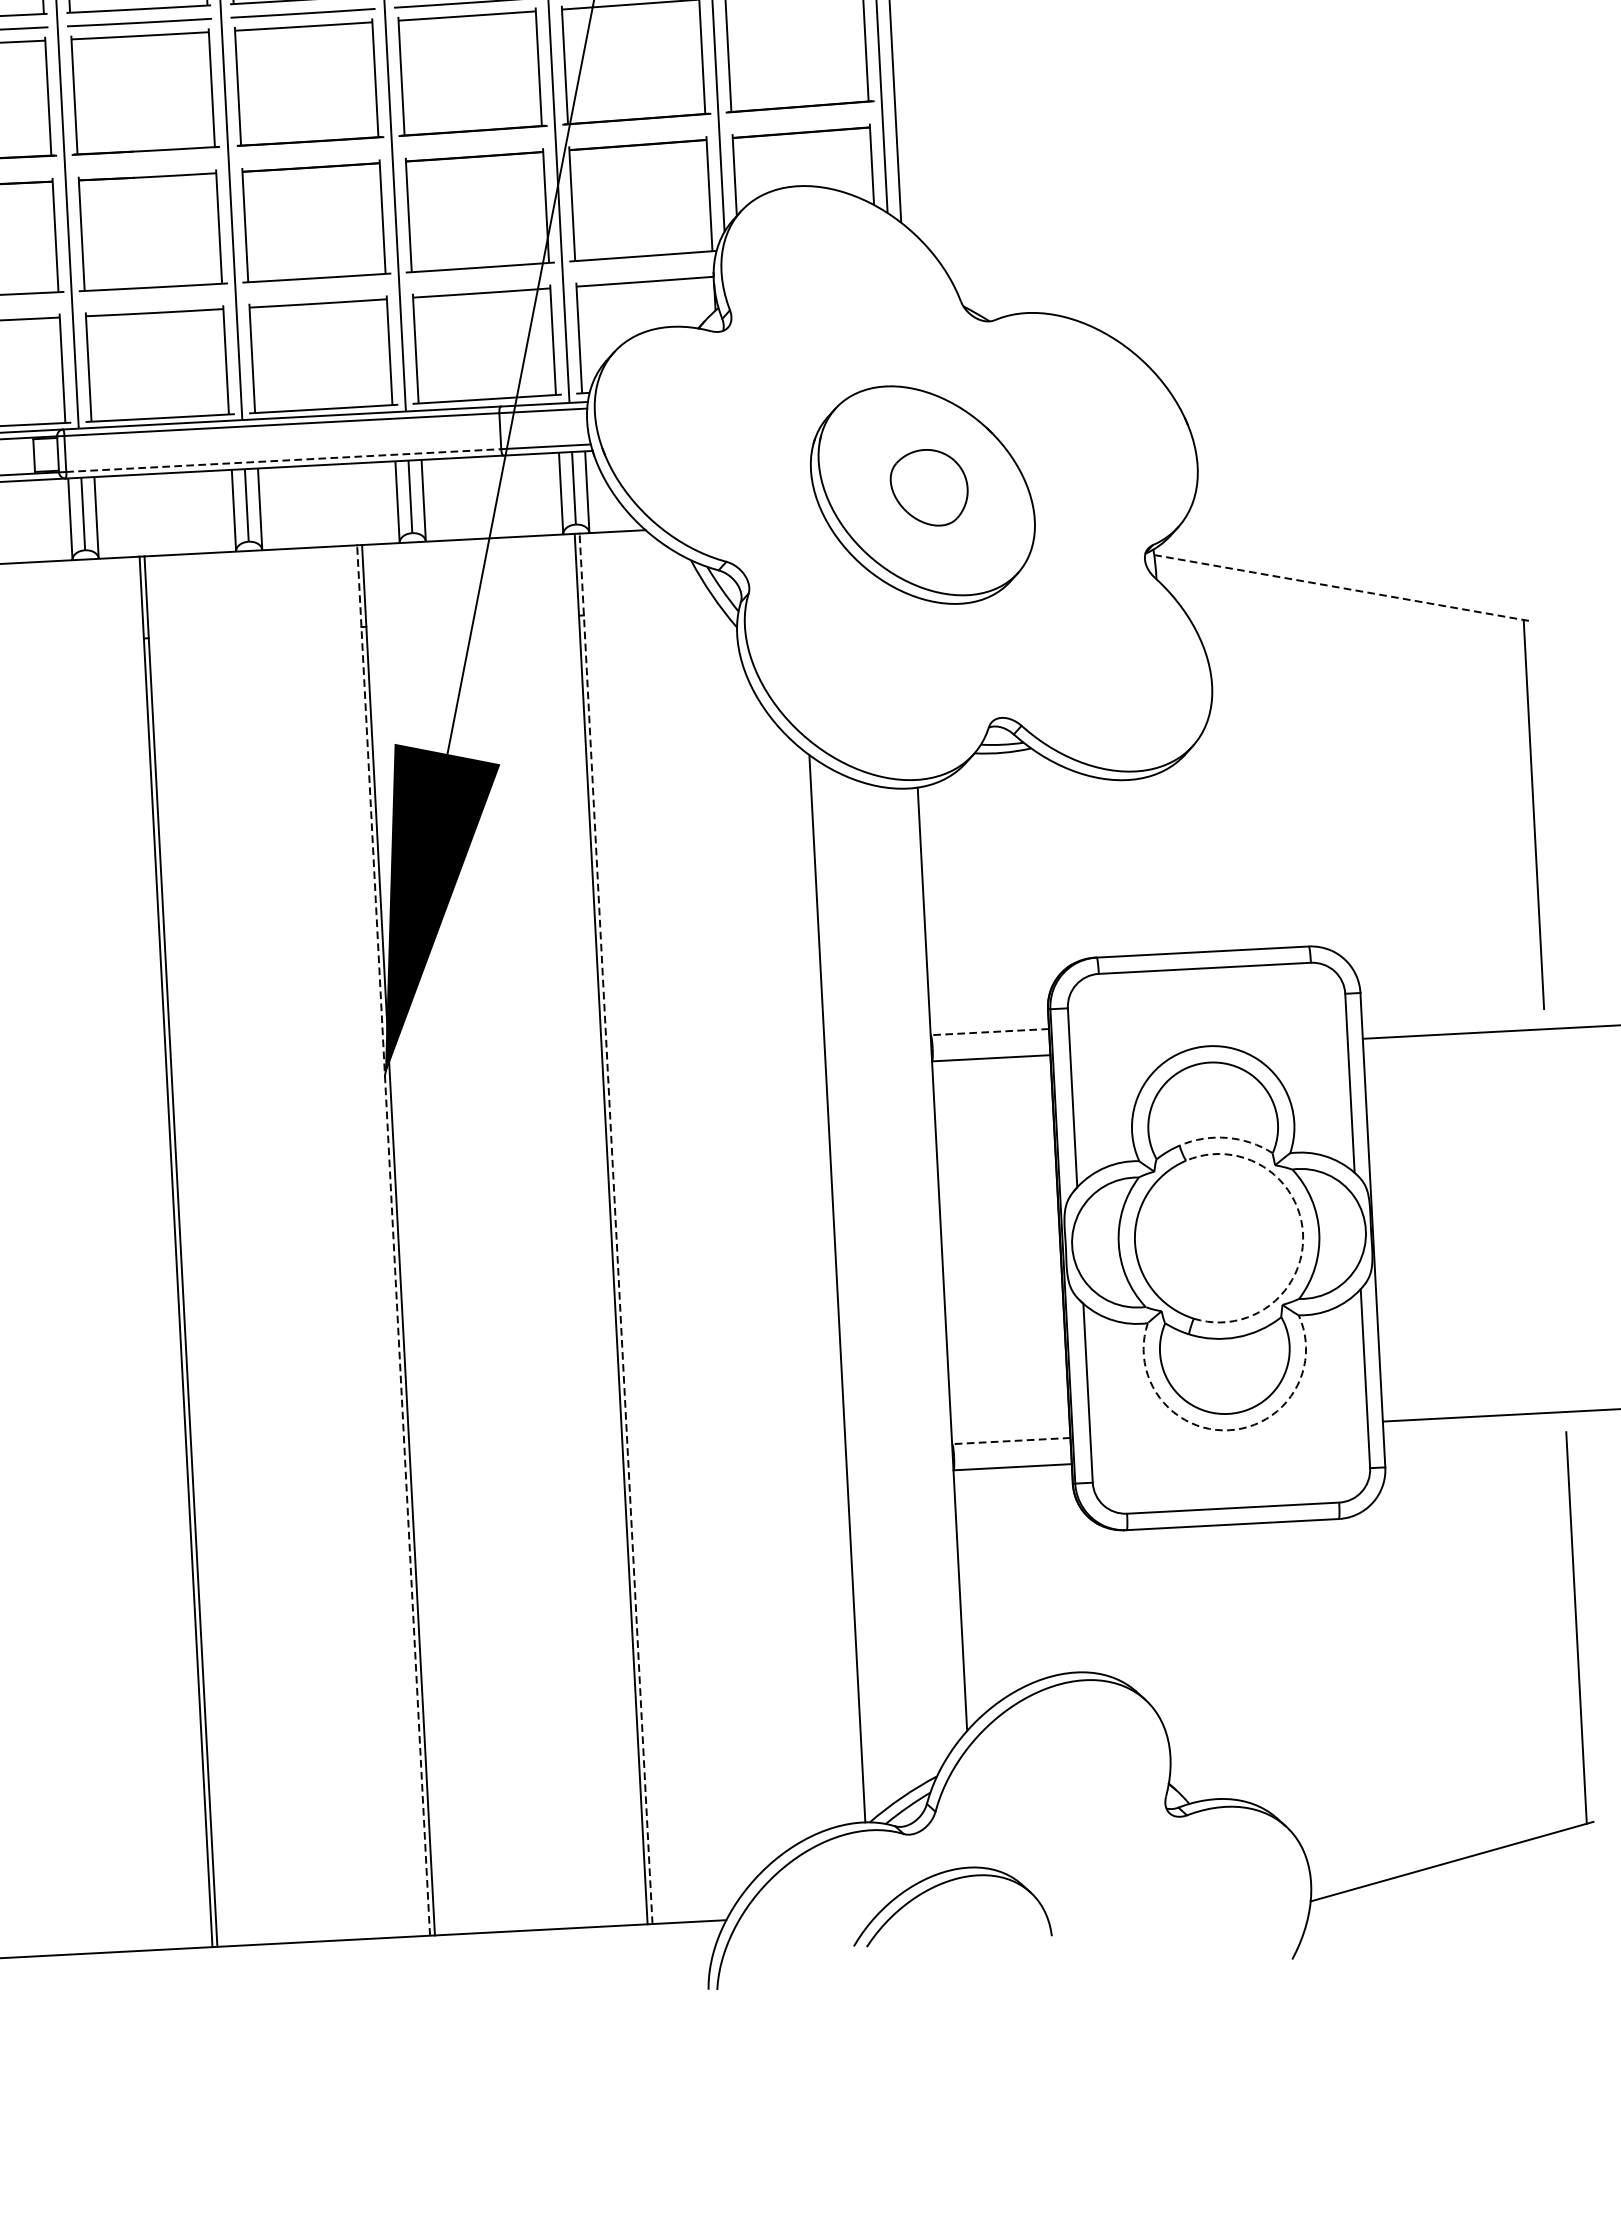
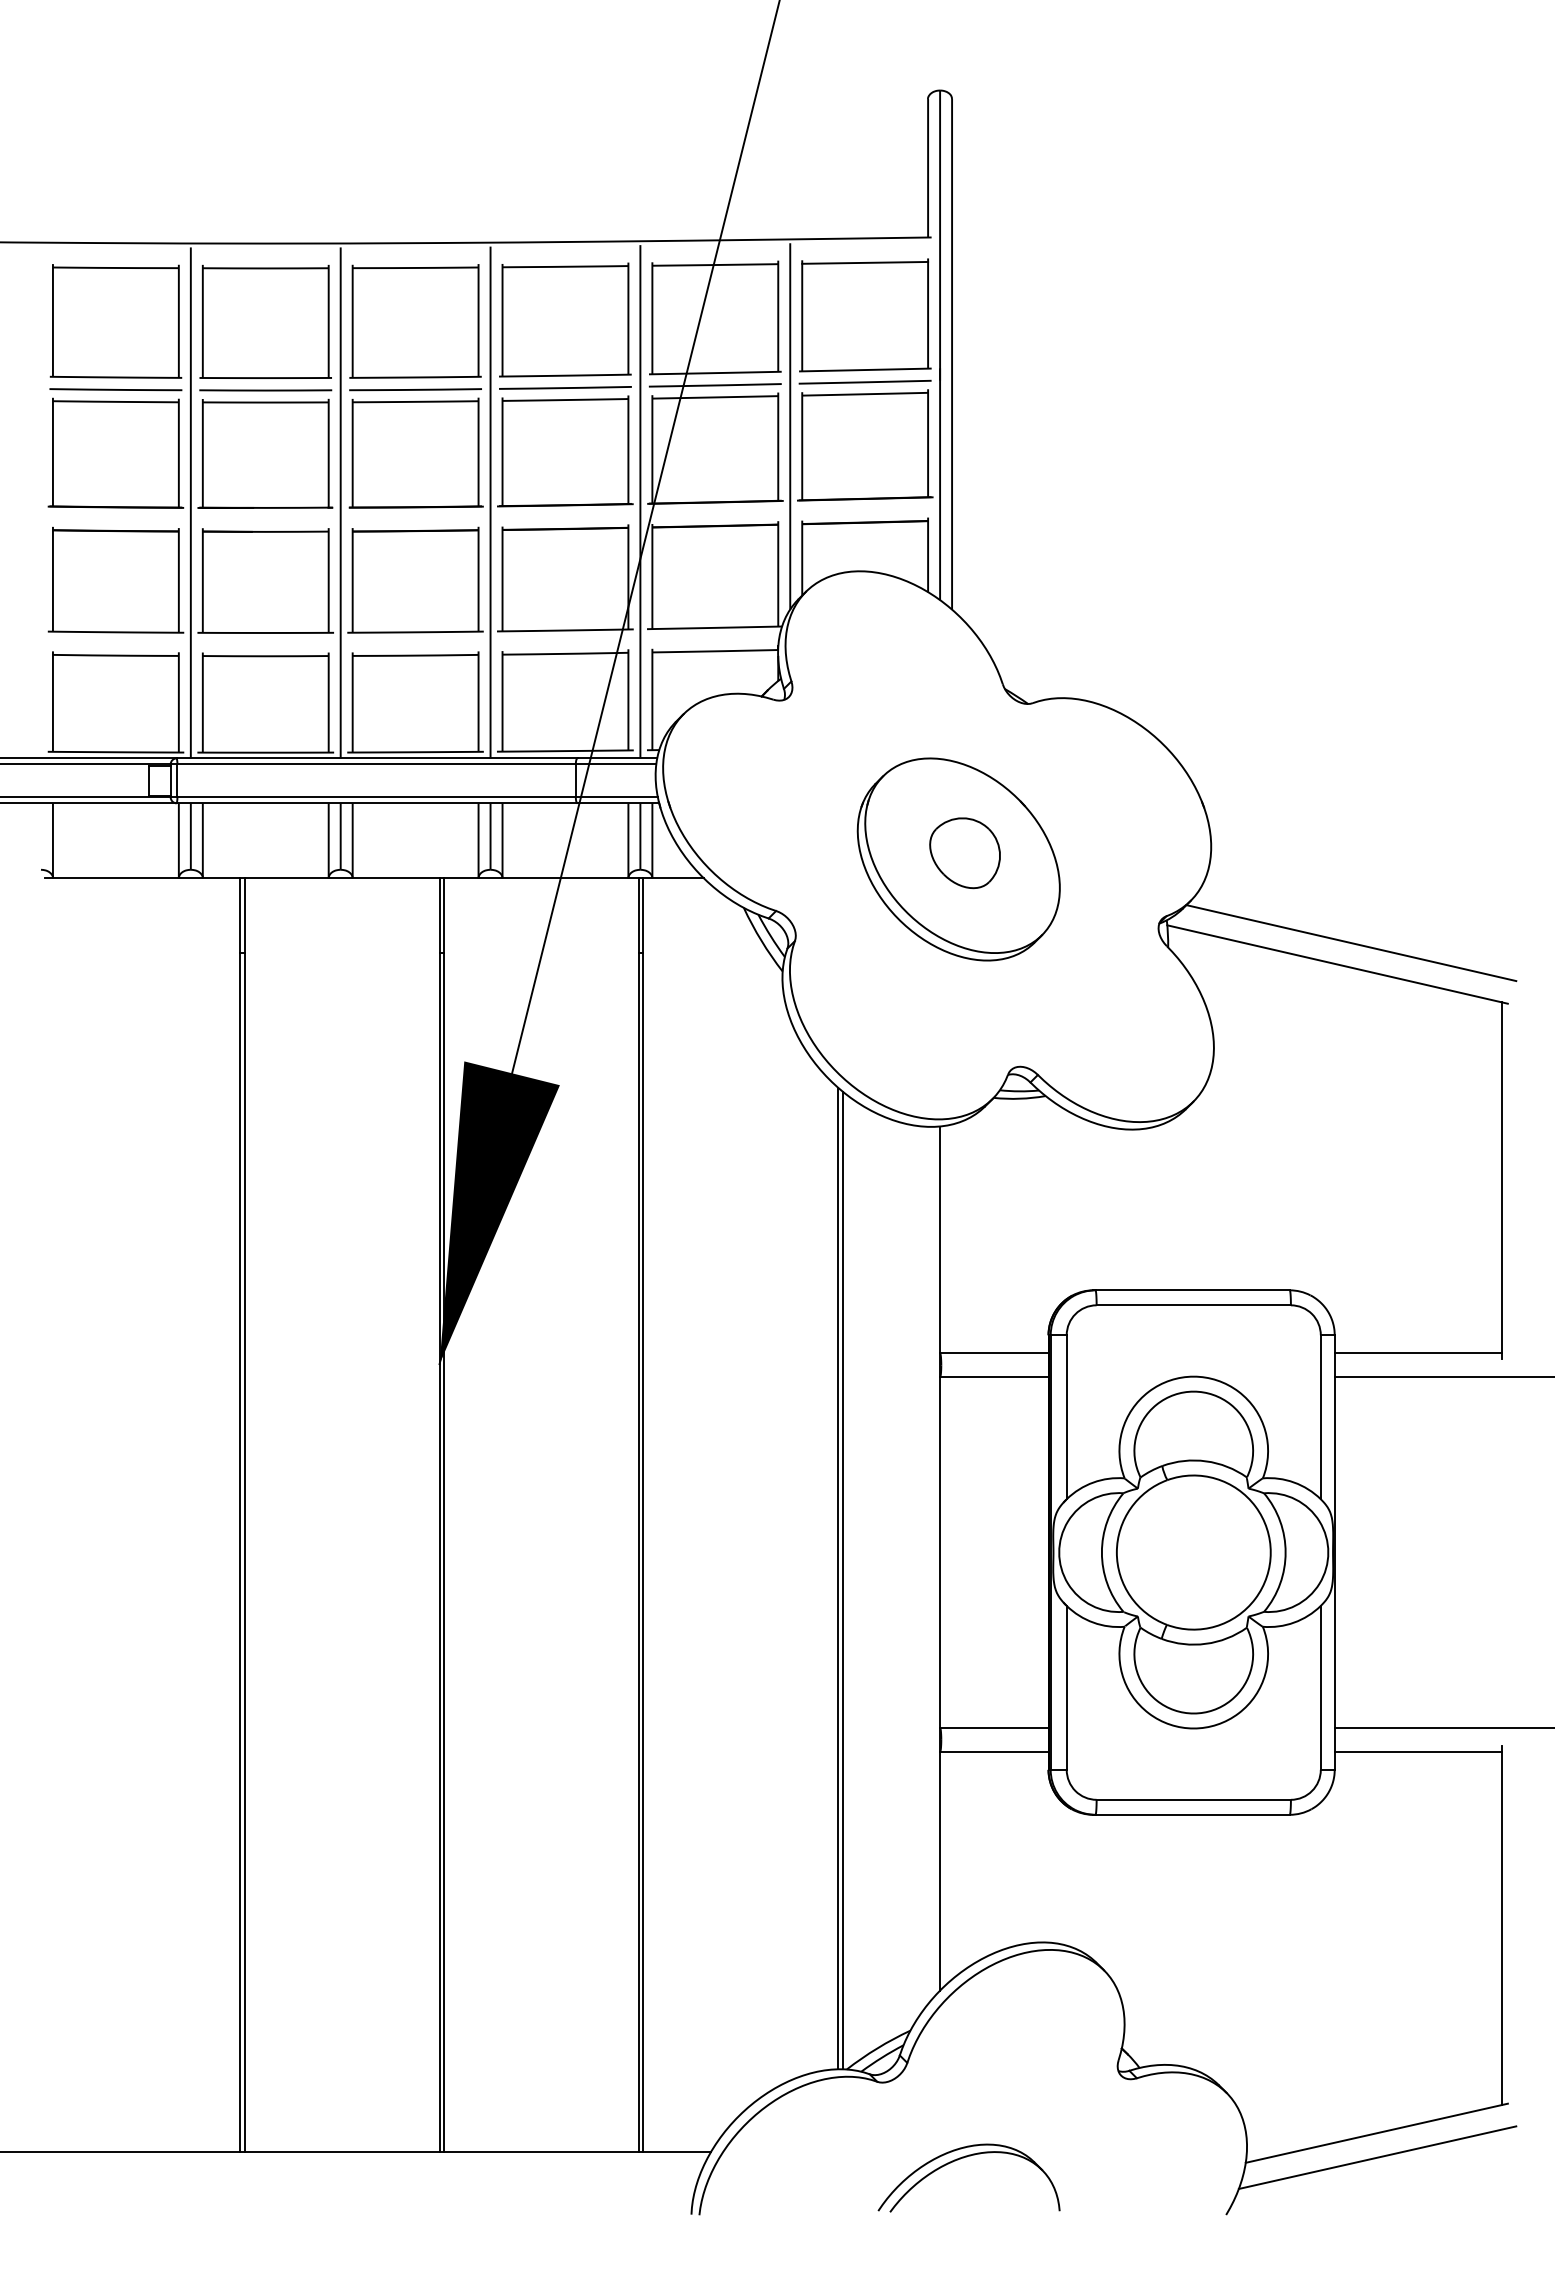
line: (284, 460) -> (377, 797), dashed -> solid
line: (1356, 564) -> (1351, 943), added
line: (1342, 588) -> (1337, 964), dashed -> solid
line: (1451, 1008) -> (1417, 1353), added
line: (989, 1032) -> (993, 1353), dashed -> solid
arc: (1227, 1138) -> (1206, 1461), dashed -> solid
line: (616, 1229) -> (643, 1515), dashed -> solid
arc: (1302, 1233) -> (1270, 1552), dashed -> solid
line: (393, 1240) -> (439, 1515), dashed -> solid
line: (832, 1286) -> (838, 1578), added
arc: (1228, 1430) -> (1193, 1728), dashed -> solid
line: (1010, 1440) -> (993, 1727), dashed -> solid
line: (1474, 1442) -> (1417, 1751), added
part: (943, 1884) -> (963, 2158), moved
line: (1454, 1888) -> (1377, 2157), added

